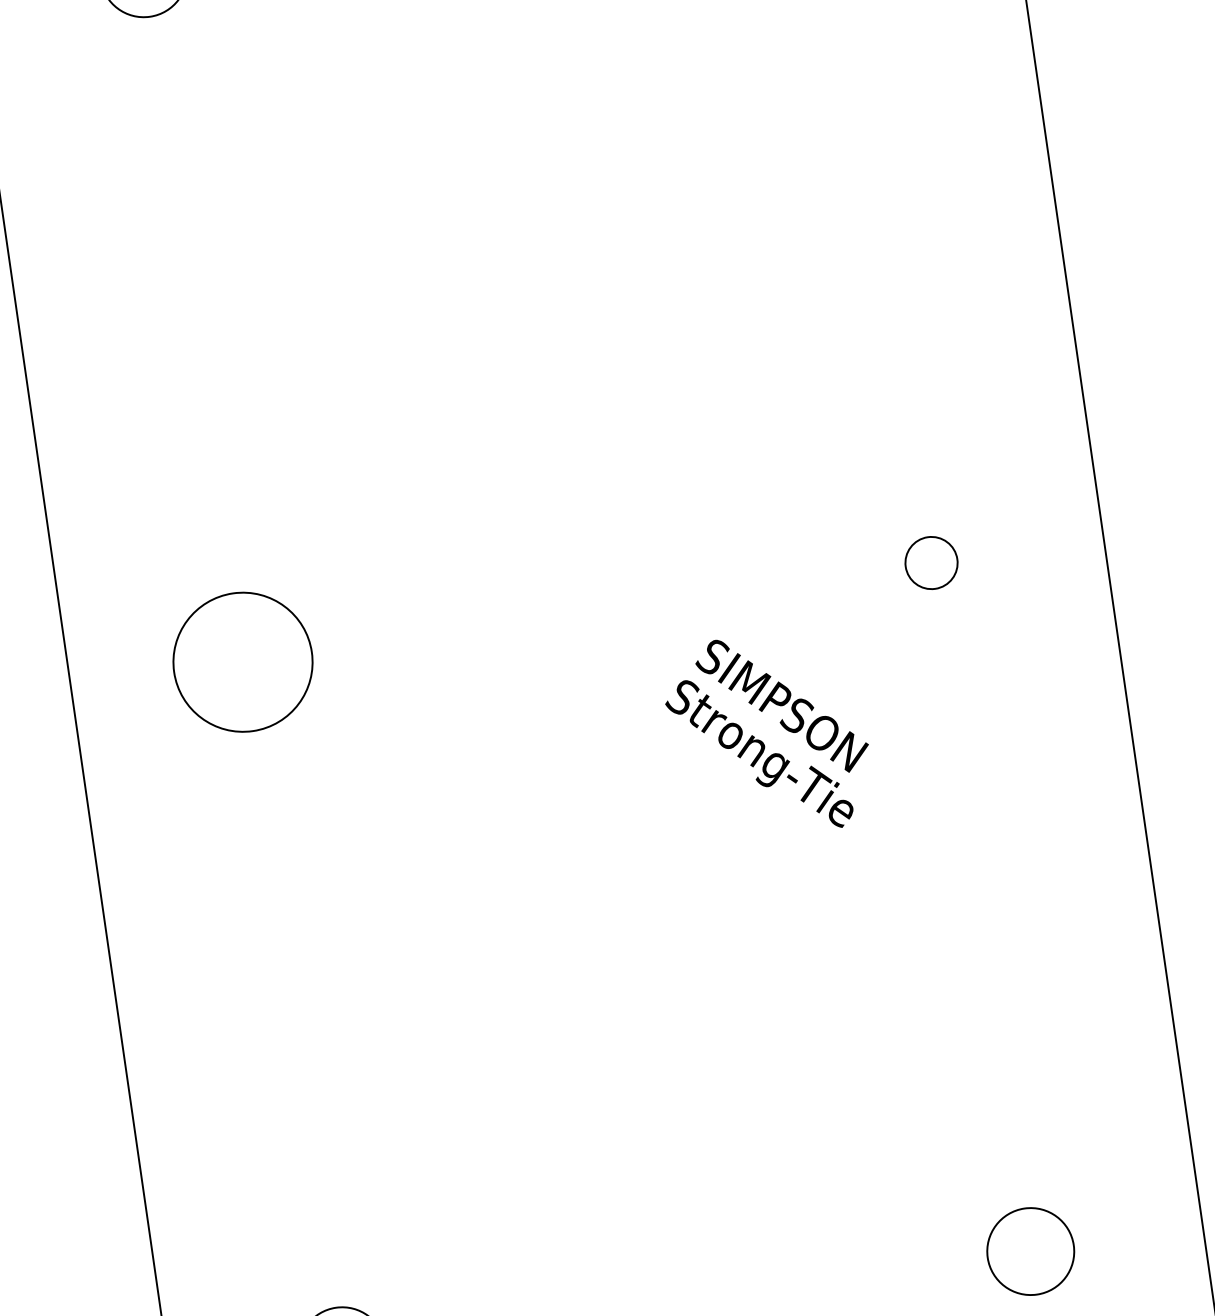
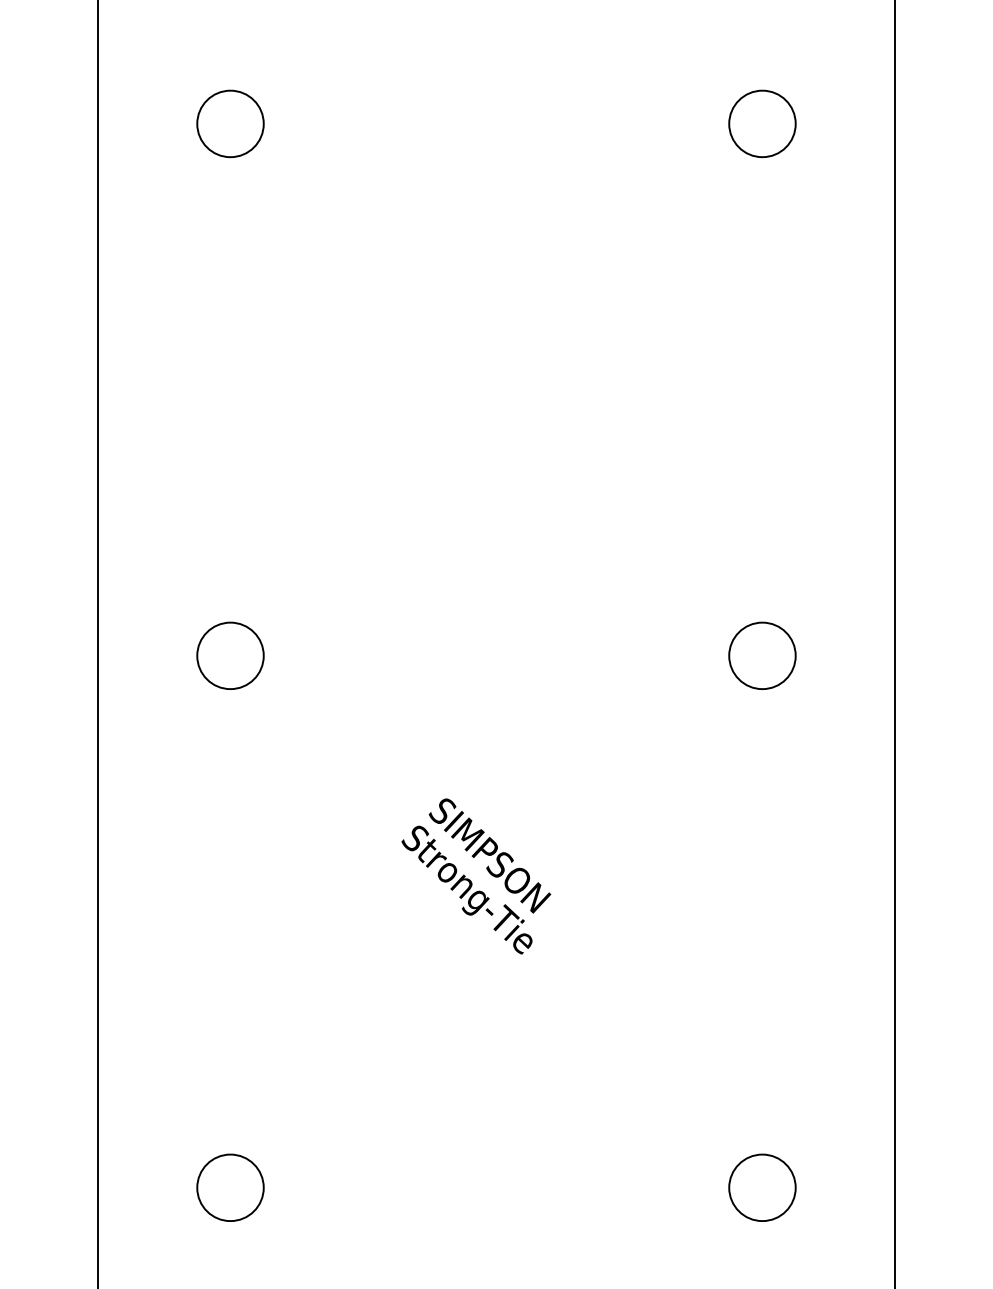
circle: (931, 562) -> (762, 655), size x1.67
circle: (242, 661) -> (230, 655), size x0.62
text: (768, 735) -> (476, 876), moved

